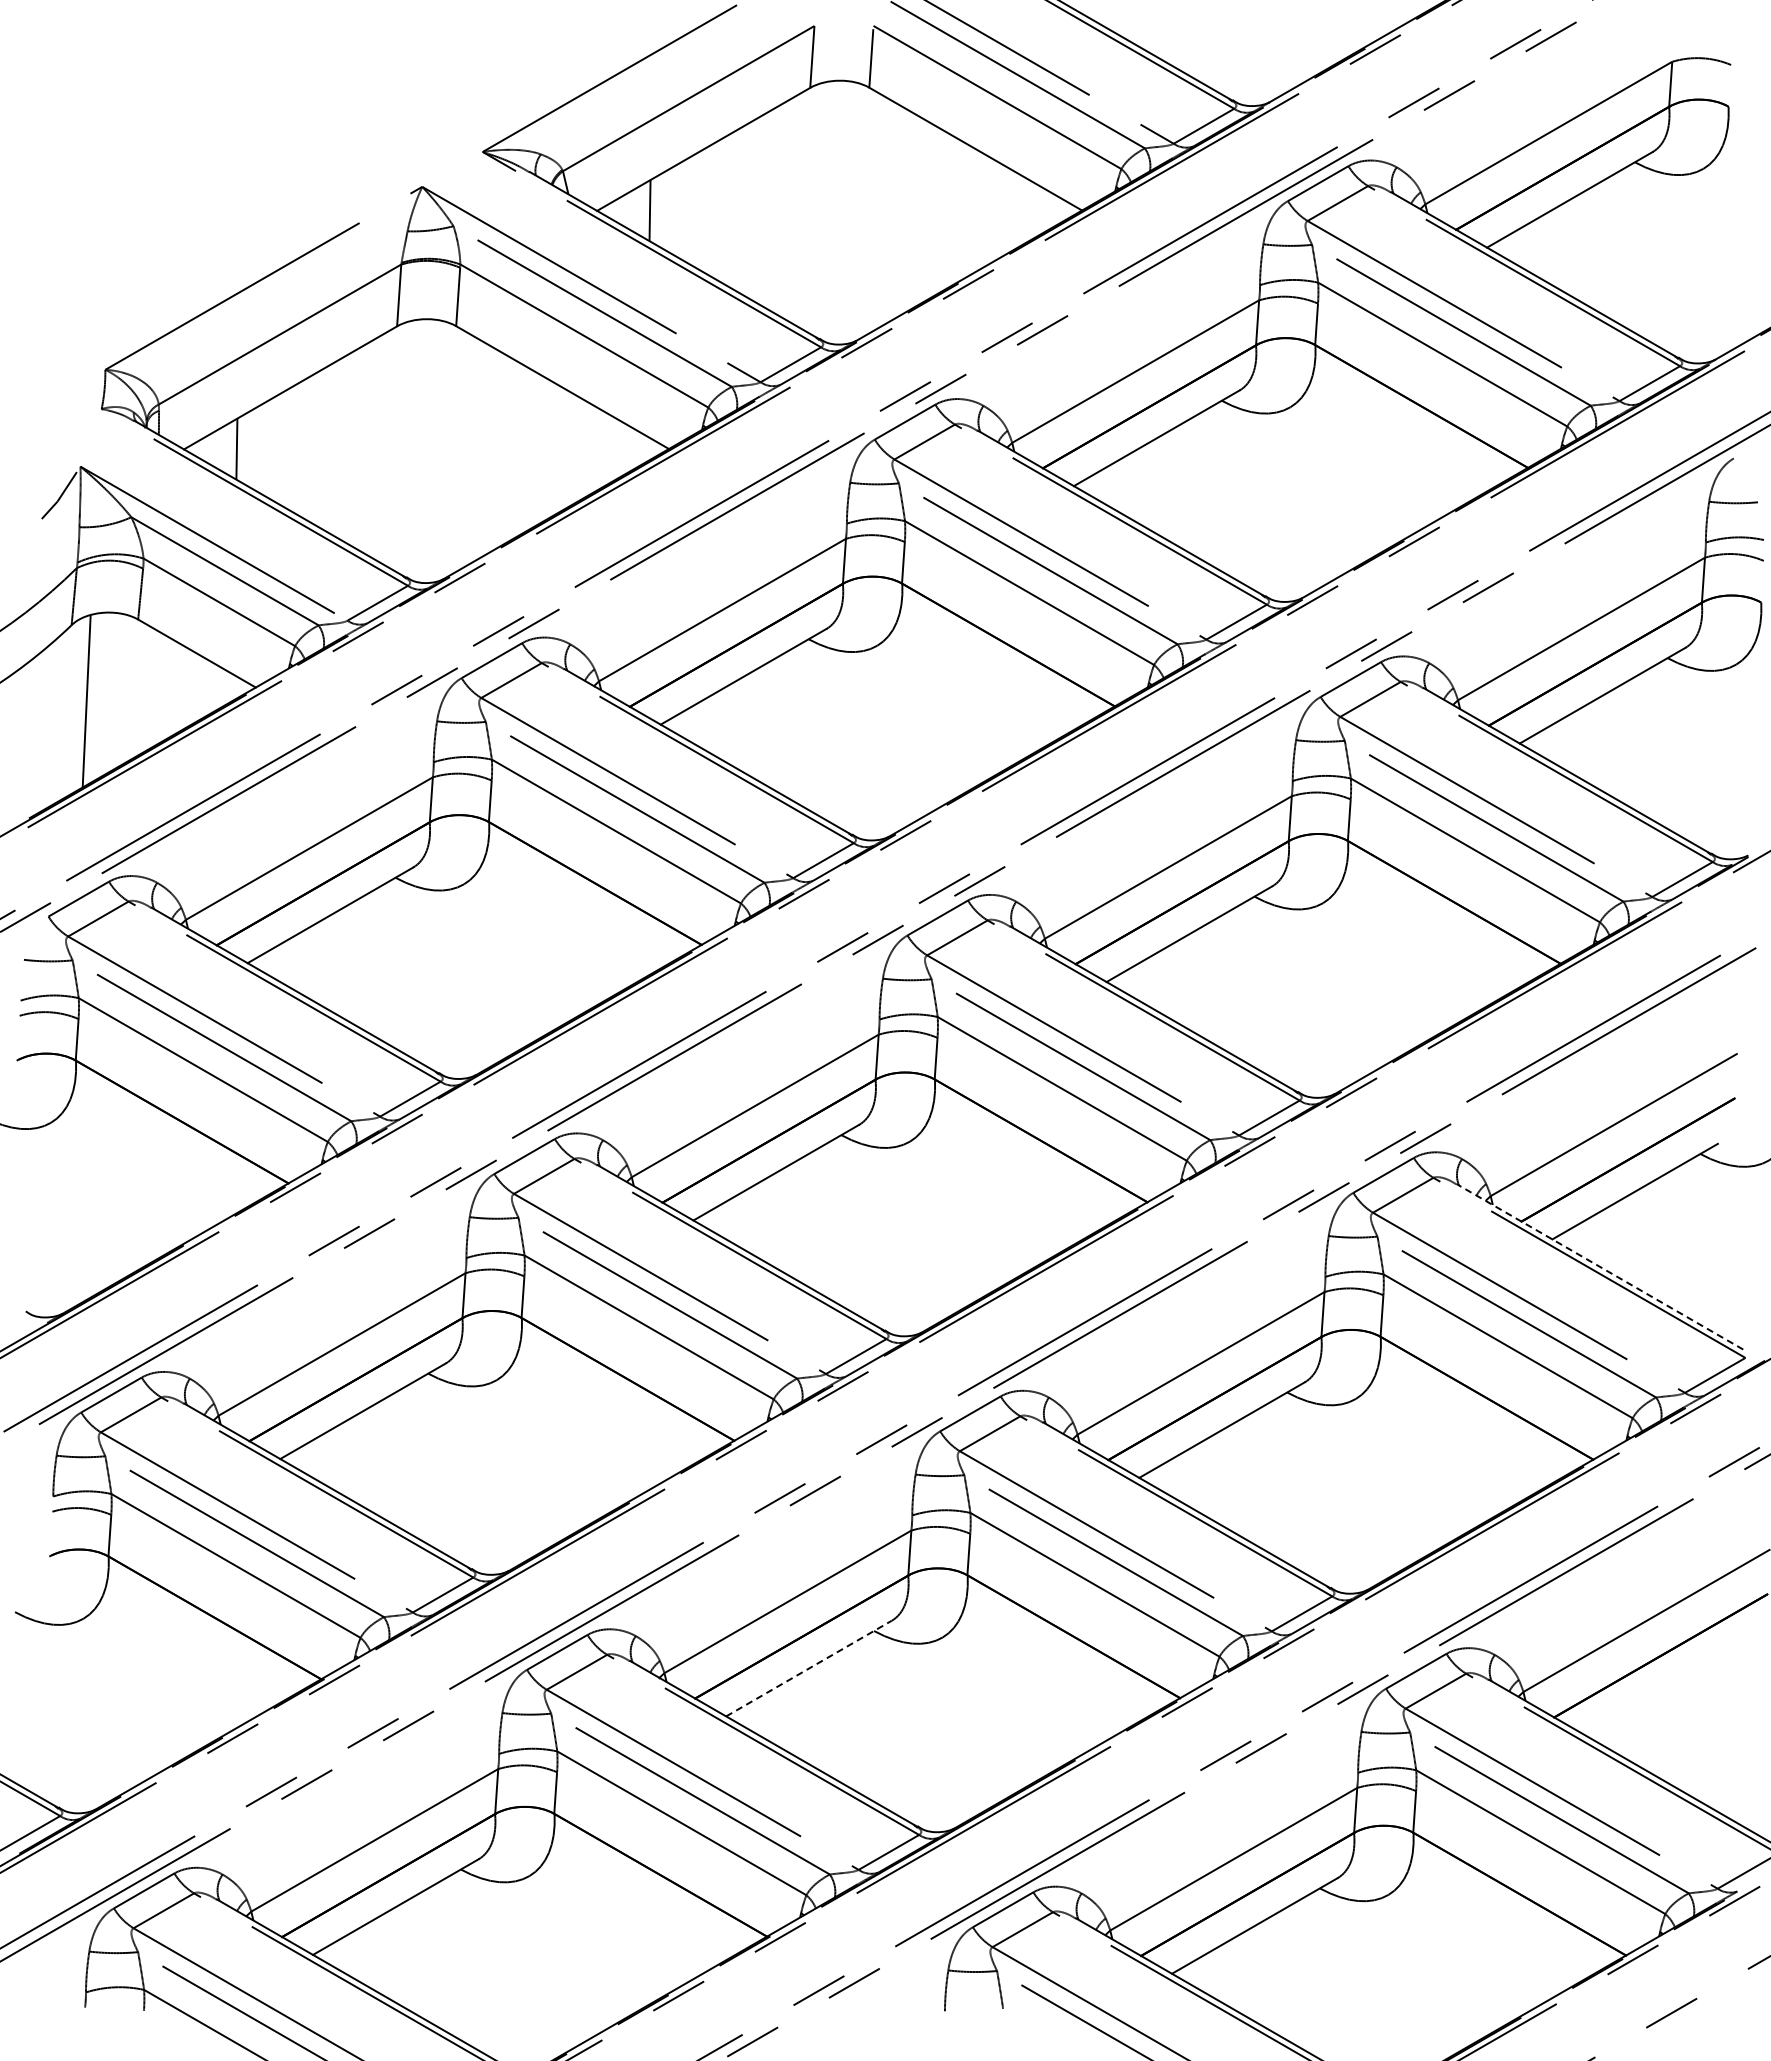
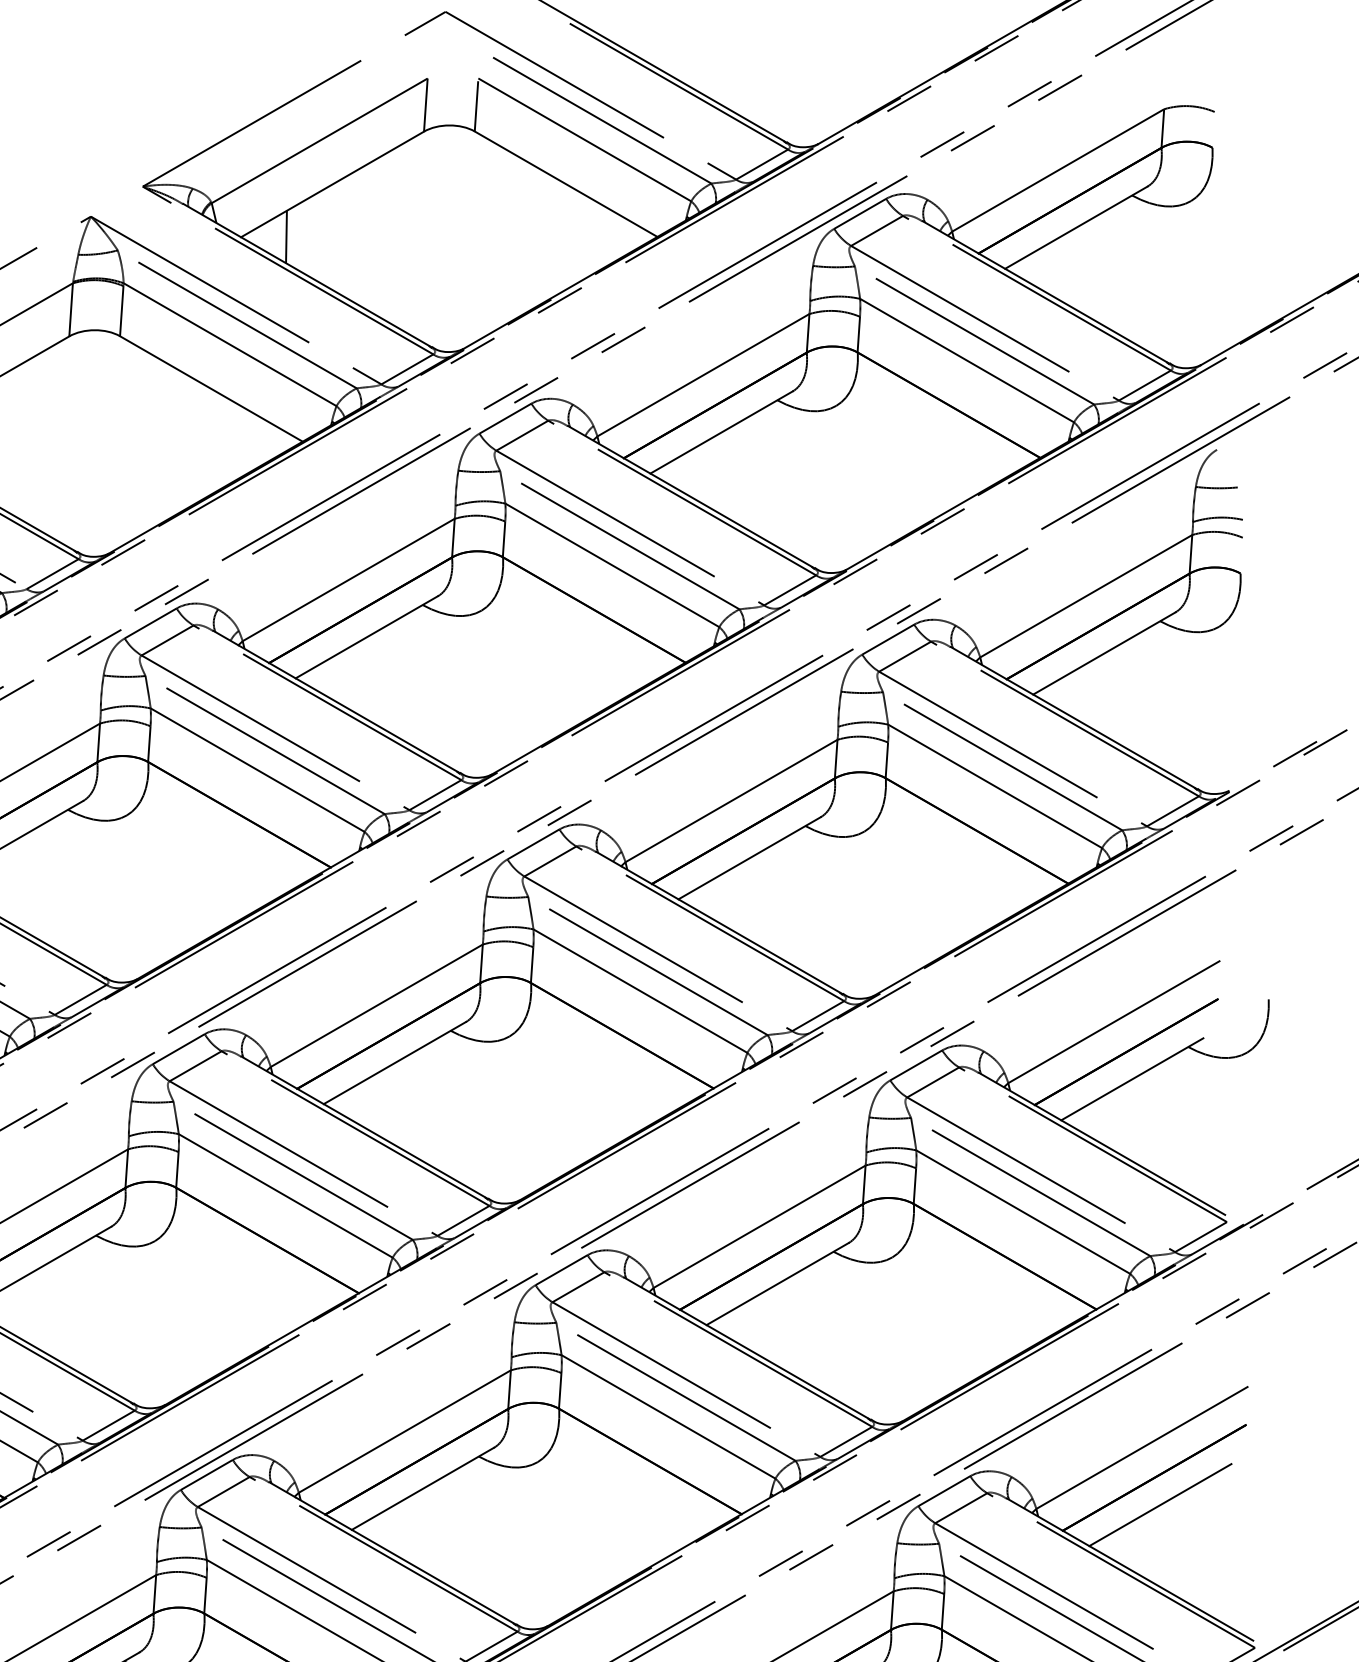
line: (1599, 1266) -> (1101, 1143), dashed -> solid
line: (808, 1668) -> (422, 1488), dashed -> solid
line: (1667, 1687) -> (1160, 1505), added

